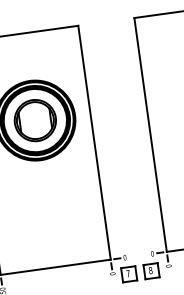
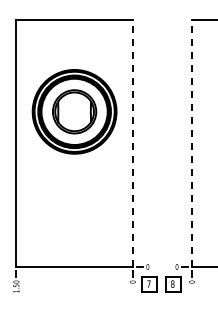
line: (150, 135) -> (192, 143), solid -> dashed
line: (94, 142) -> (132, 143), solid -> dashed

